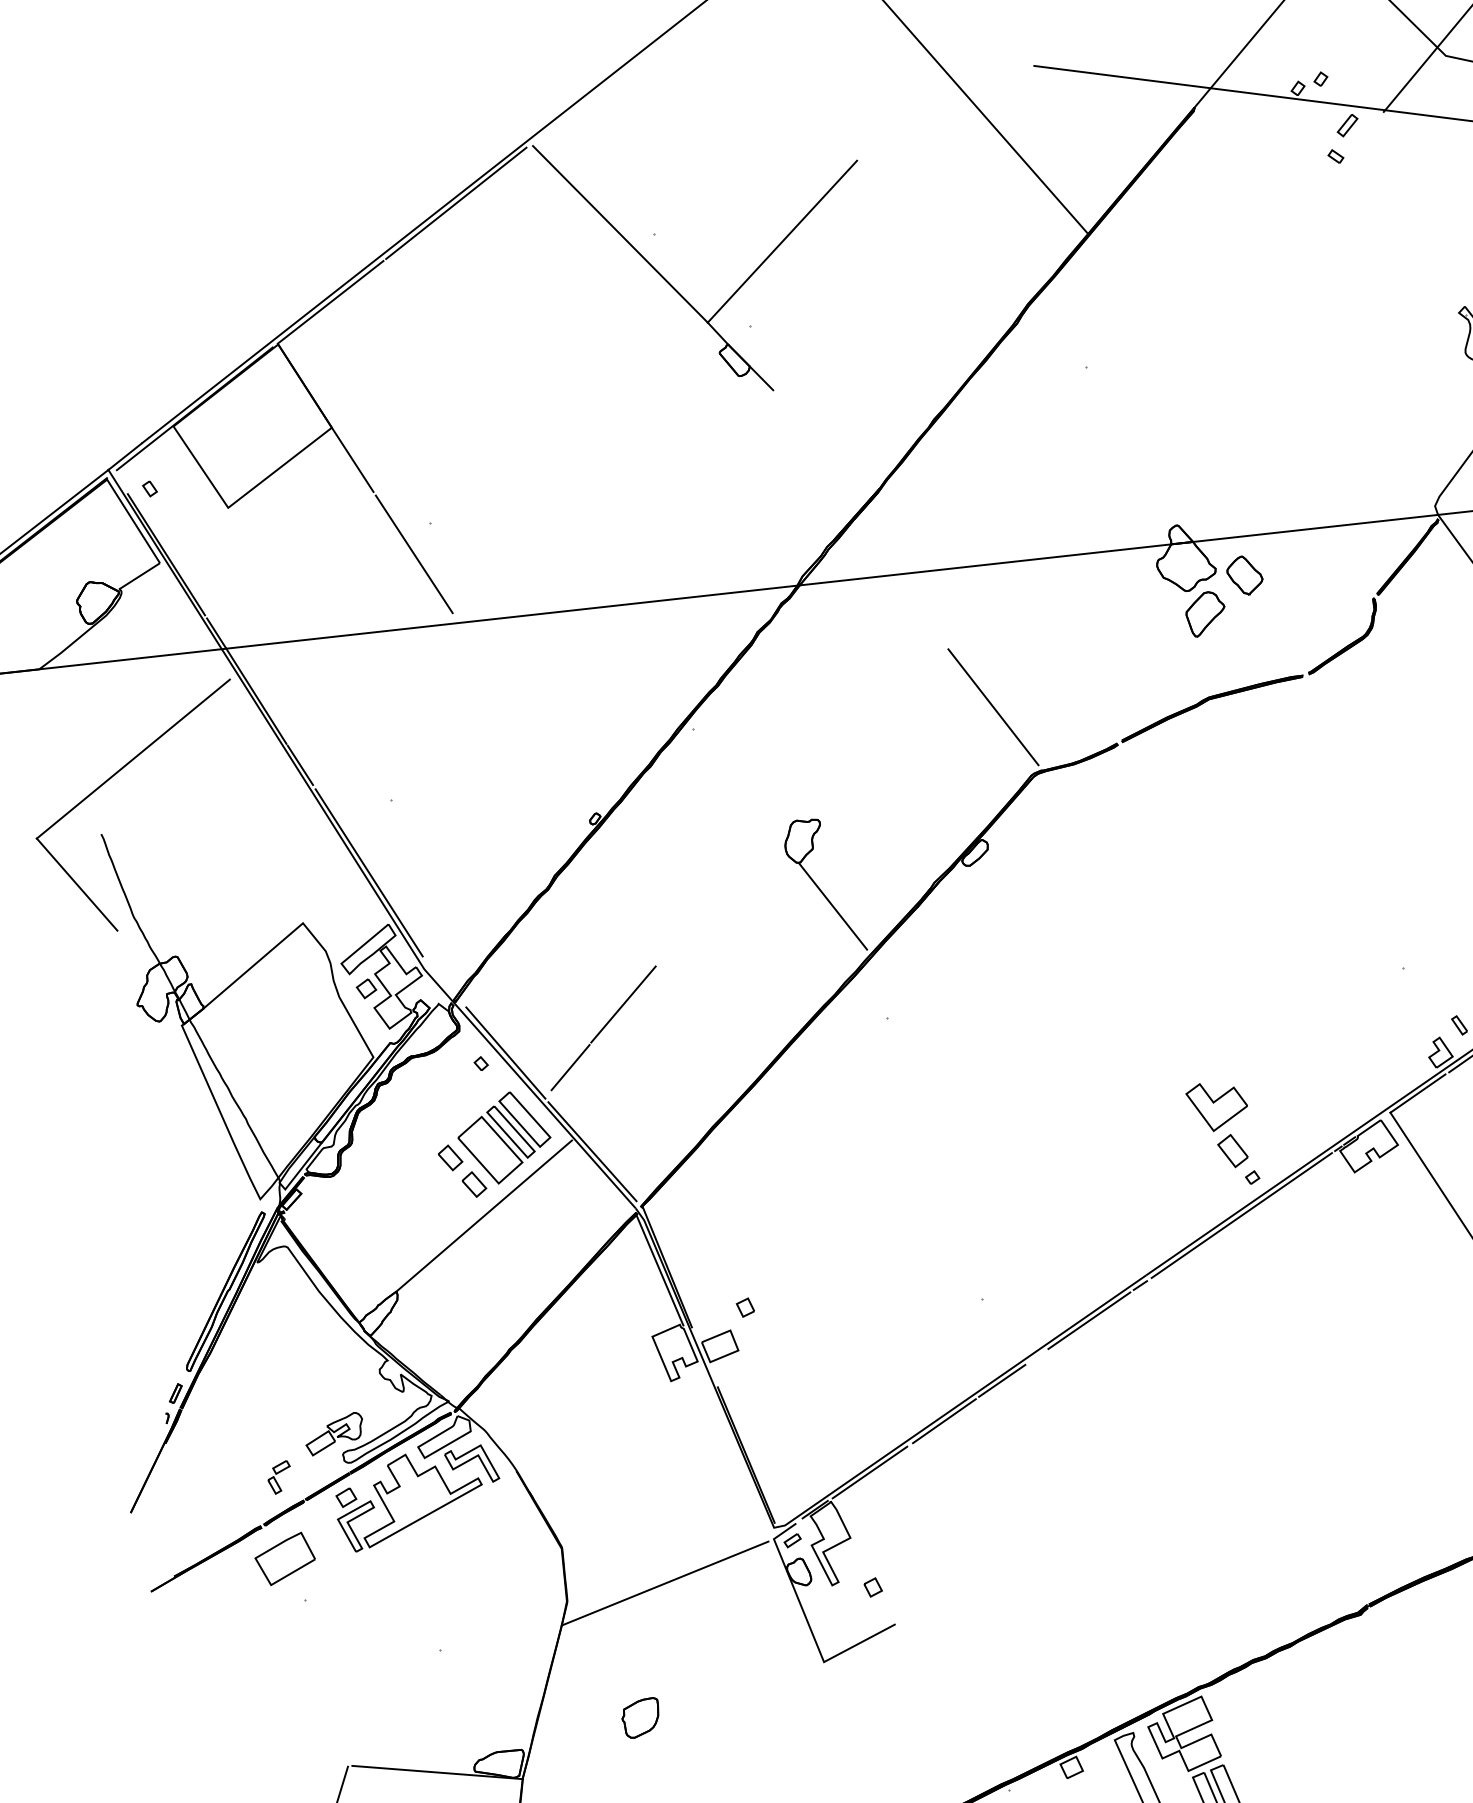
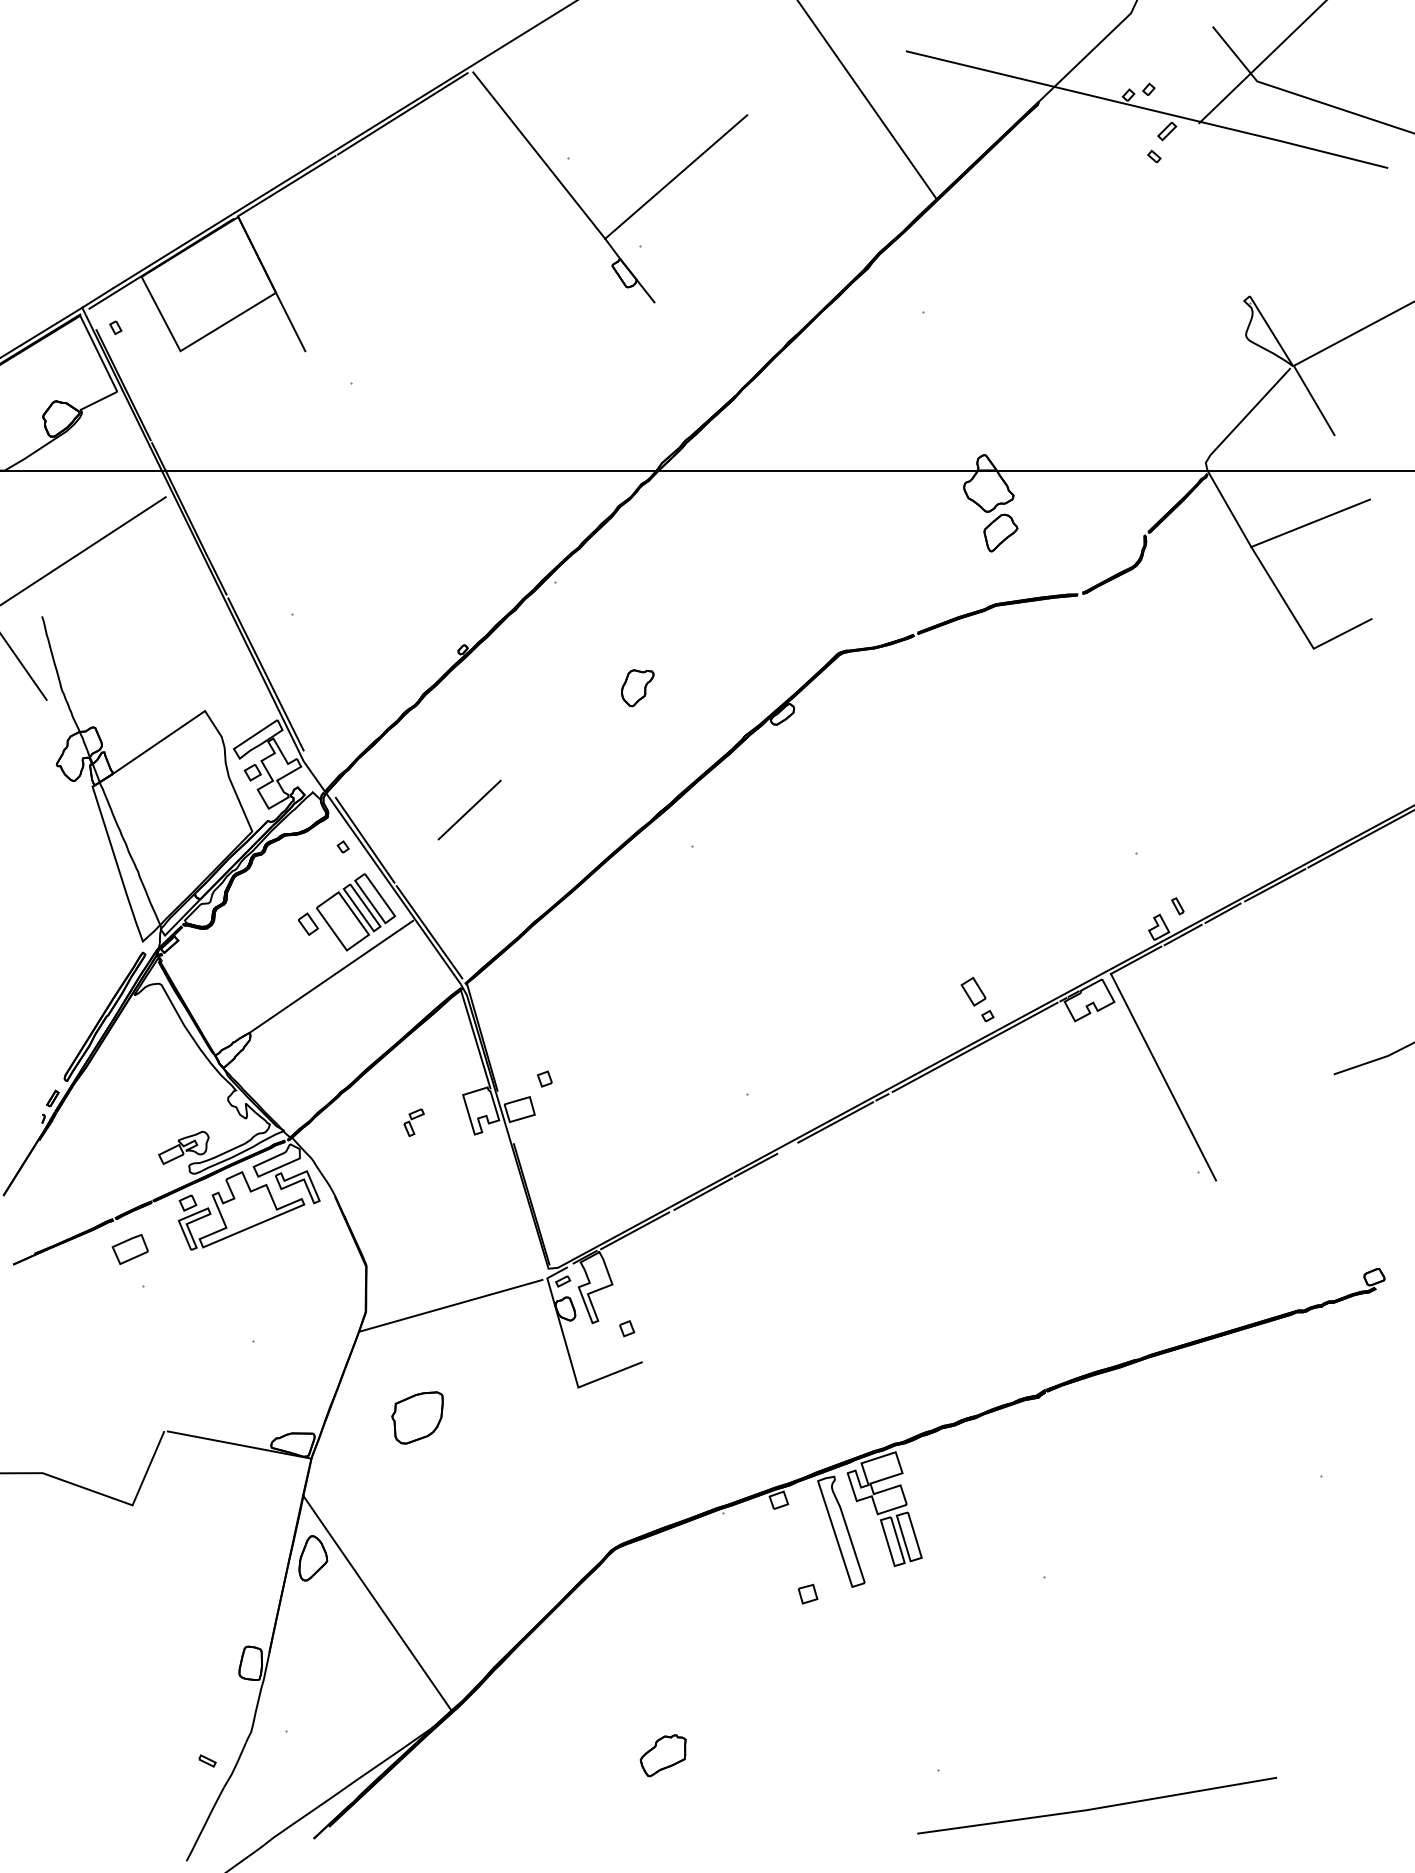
line: (414, 553) -> (334, 407), removed
part: (1244, 574) -> (1037, 503), removed
line: (992, 706) -> (811, 591), removed
line: (832, 906) -> (656, 746), removed
line: (570, 1067) -> (418, 858), removed
part: (1217, 1105) -> (964, 951), removed
part: (473, 1183) -> (325, 948), removed
part: (278, 1477) -> (413, 1122), moved
part: (285, 1559) -> (130, 1249), size x0.7
part: (640, 1717) -> (417, 1417), size x1.6

